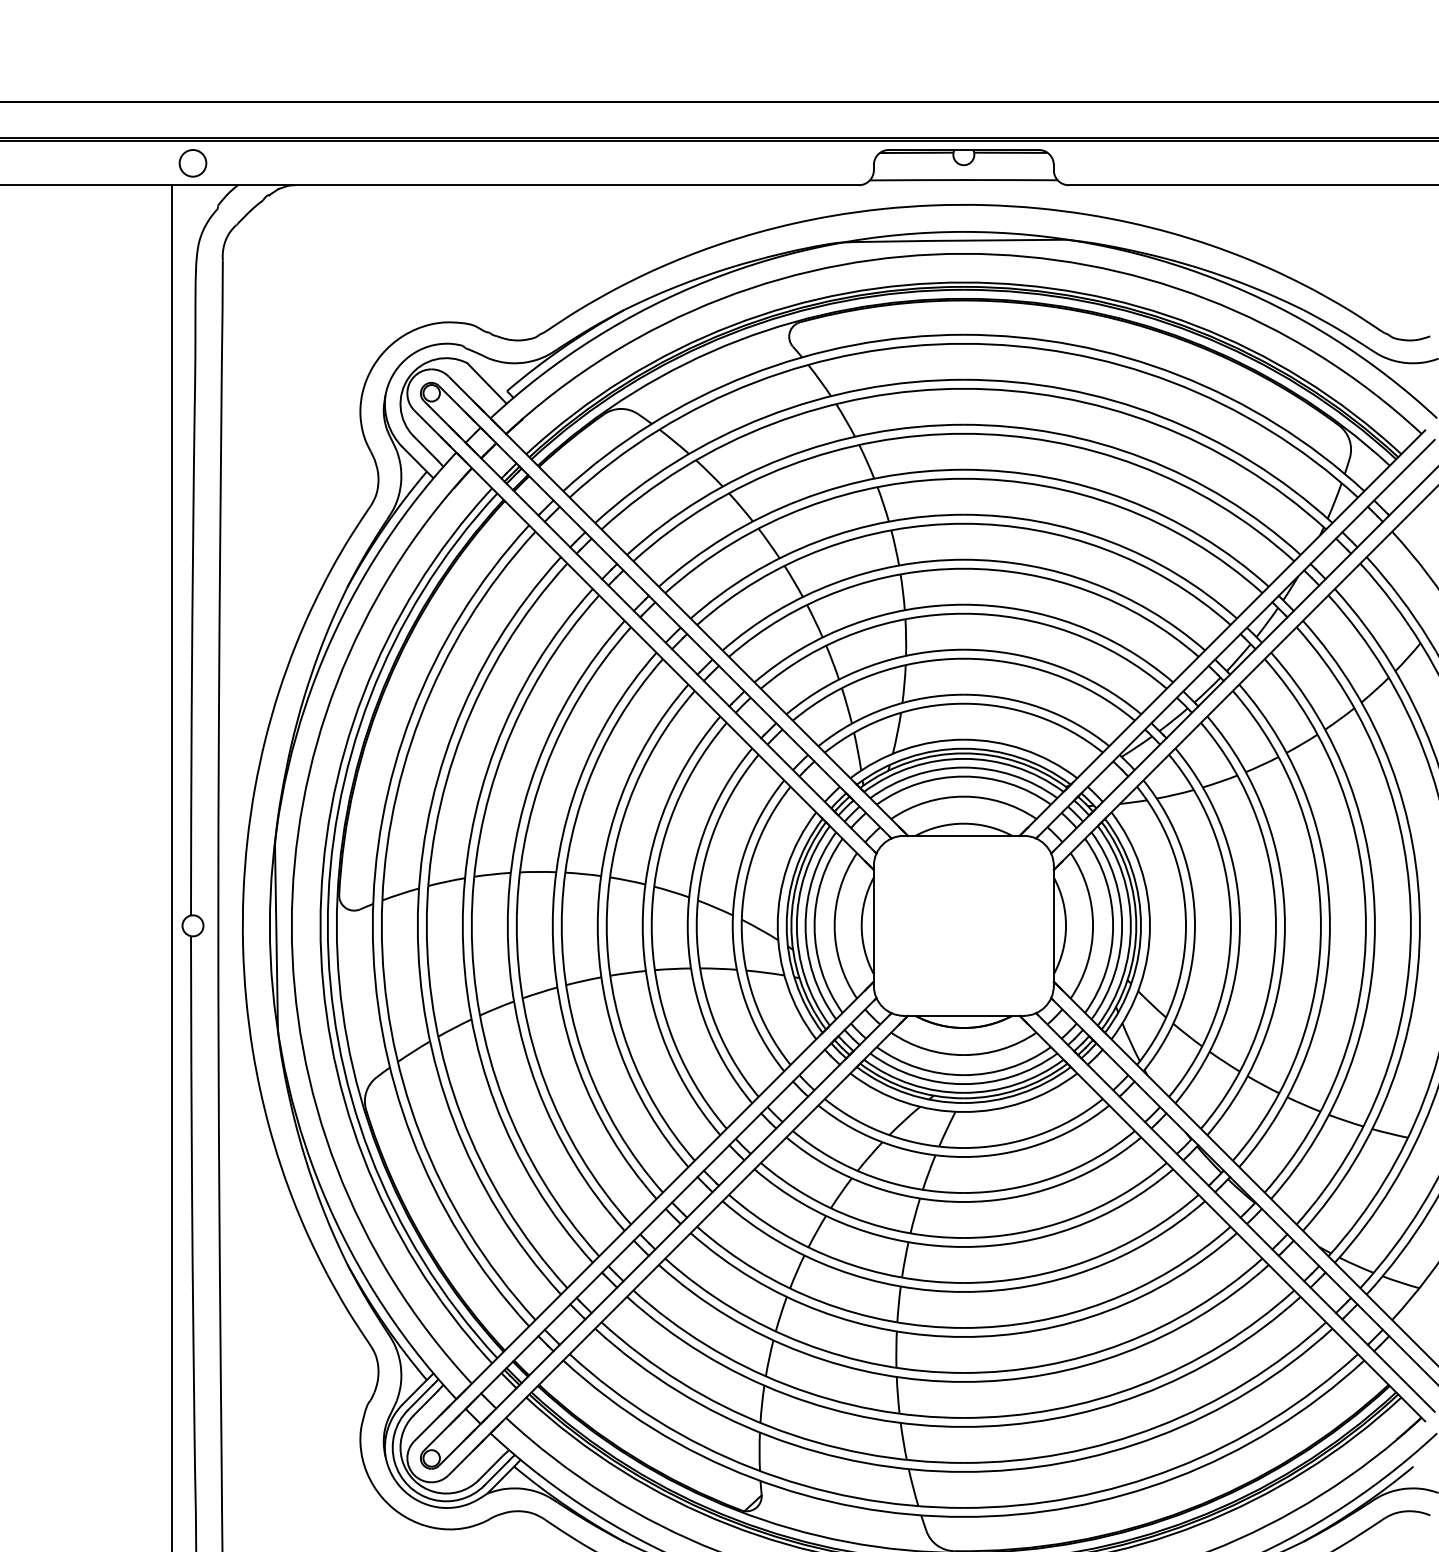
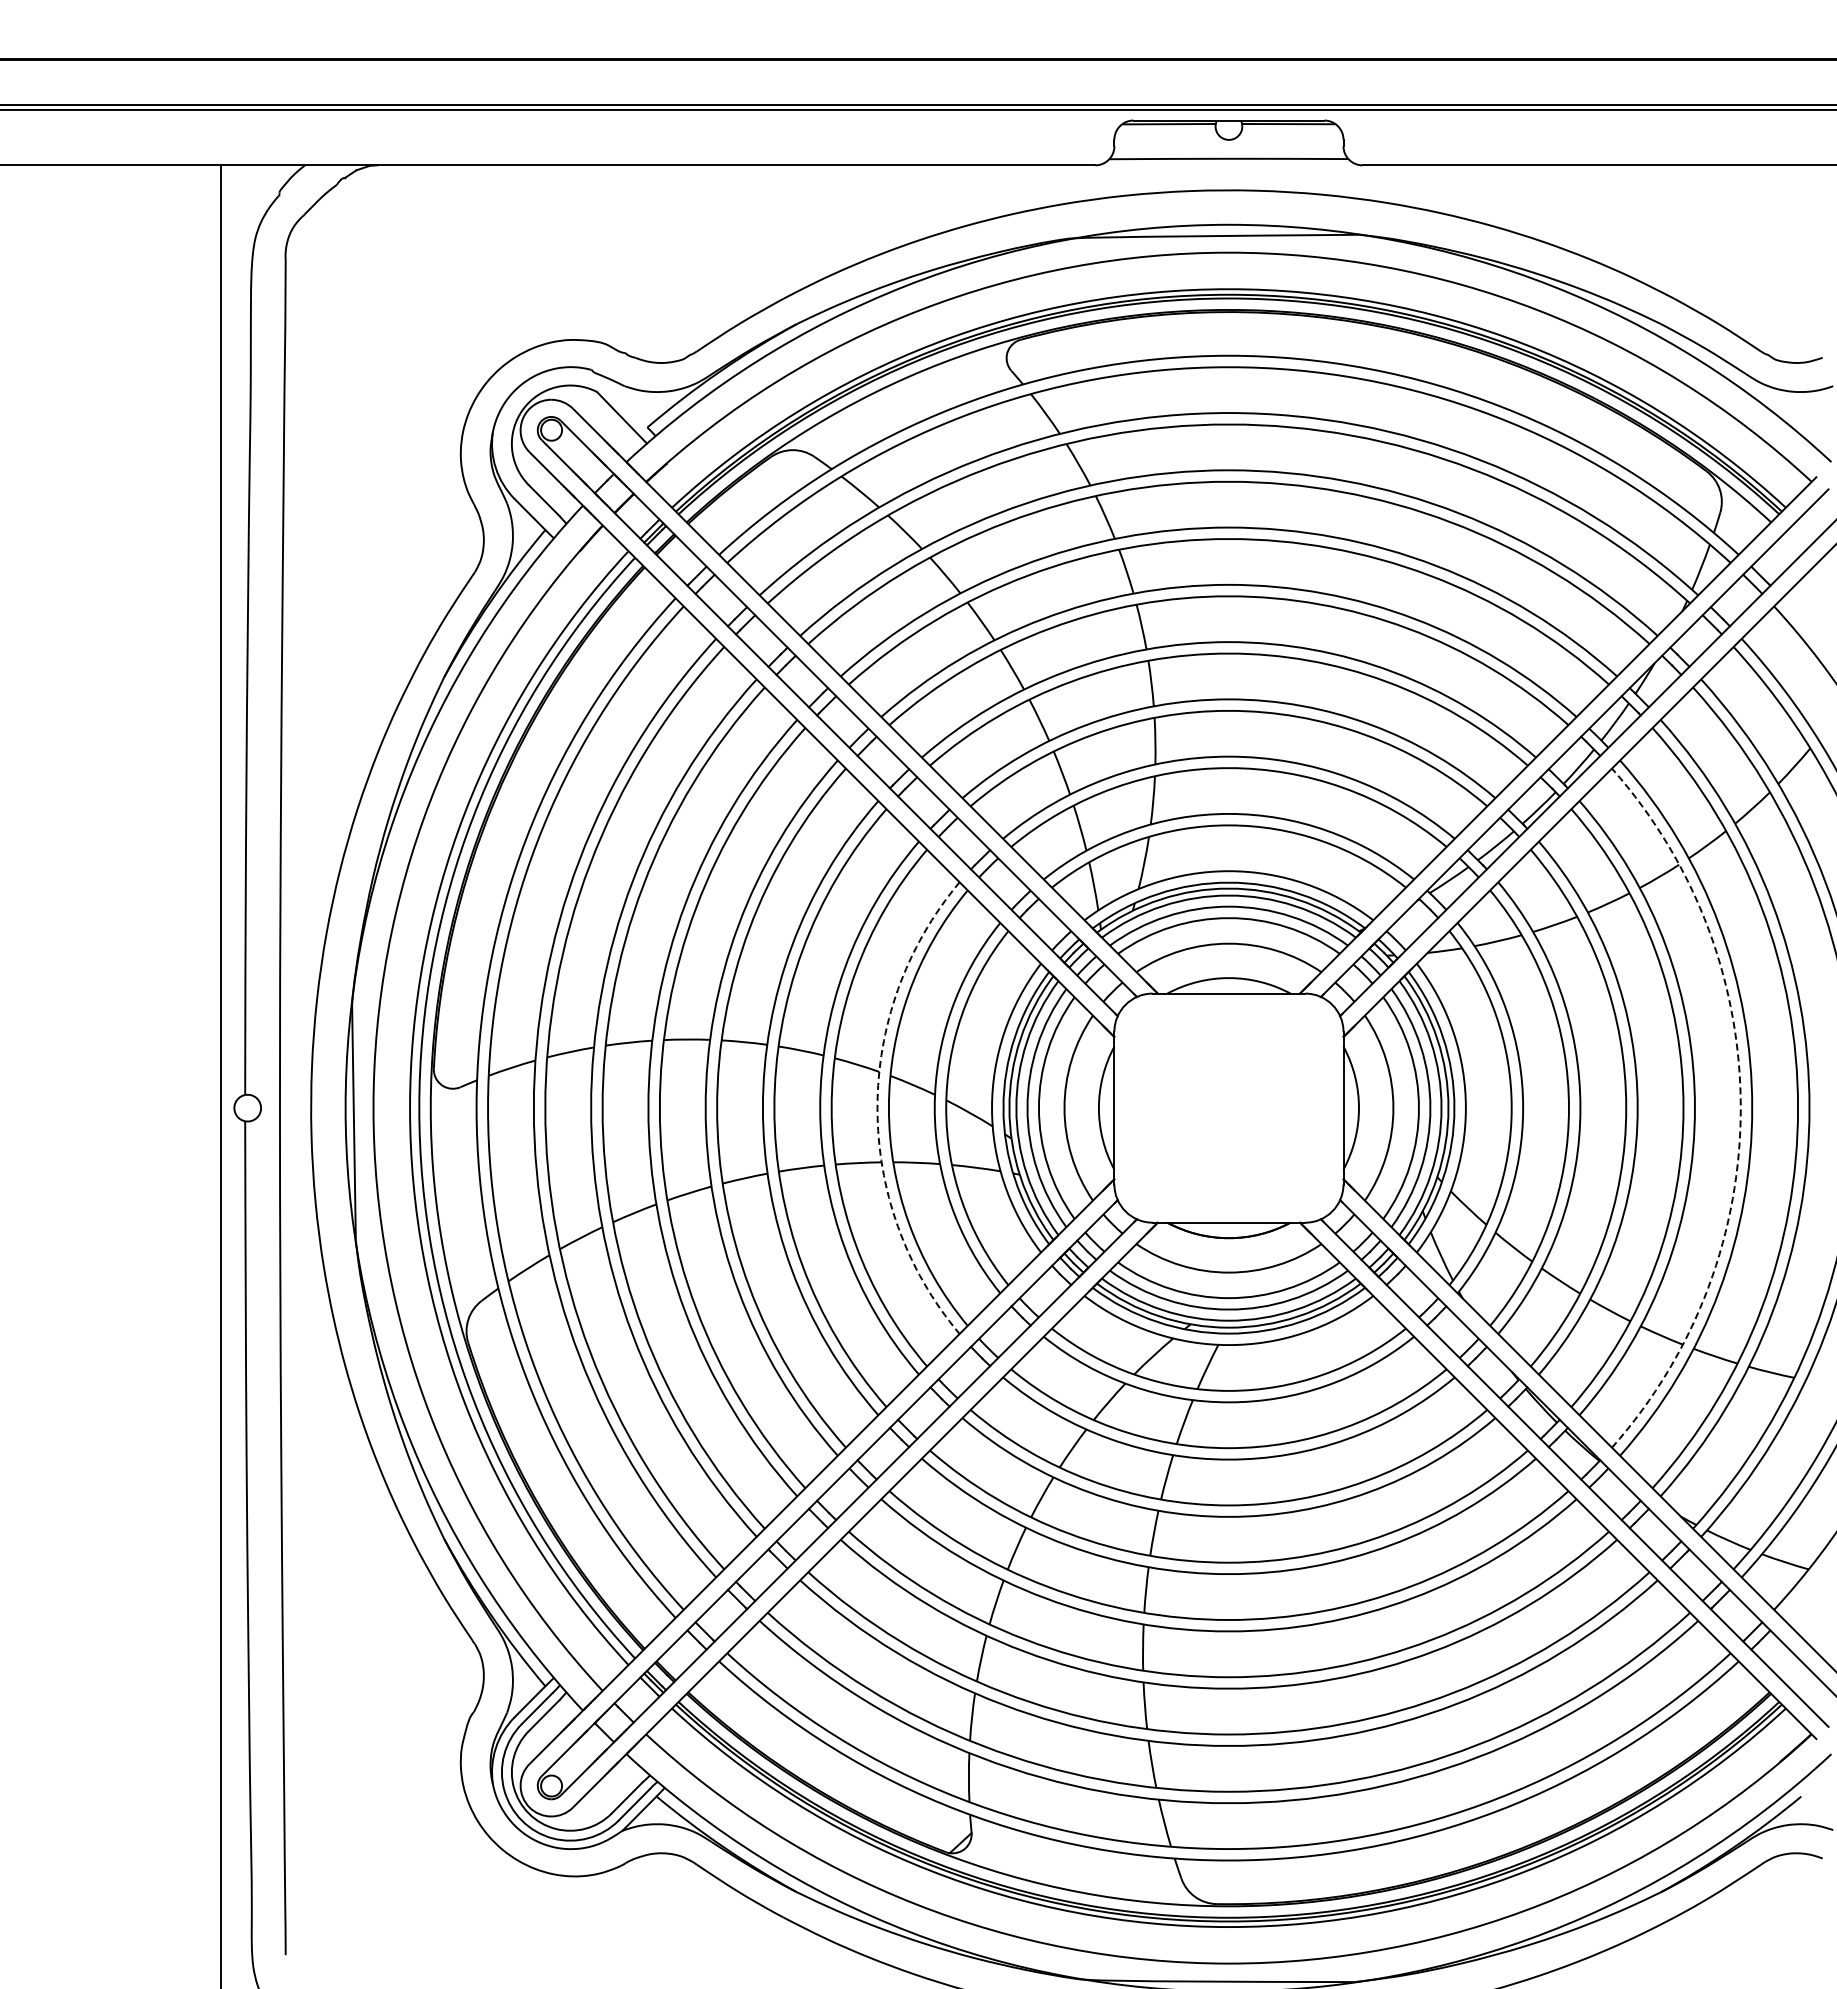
circle: (192, 163) -> (247, 137), removed
arc: (687, 926) -> (877, 1108), solid -> dashed
arc: (1365, 926) -> (1740, 1108), solid -> dashed

